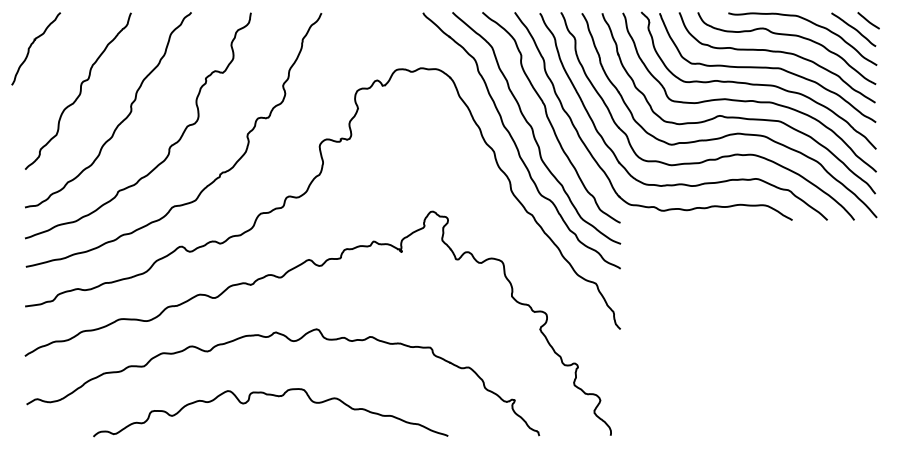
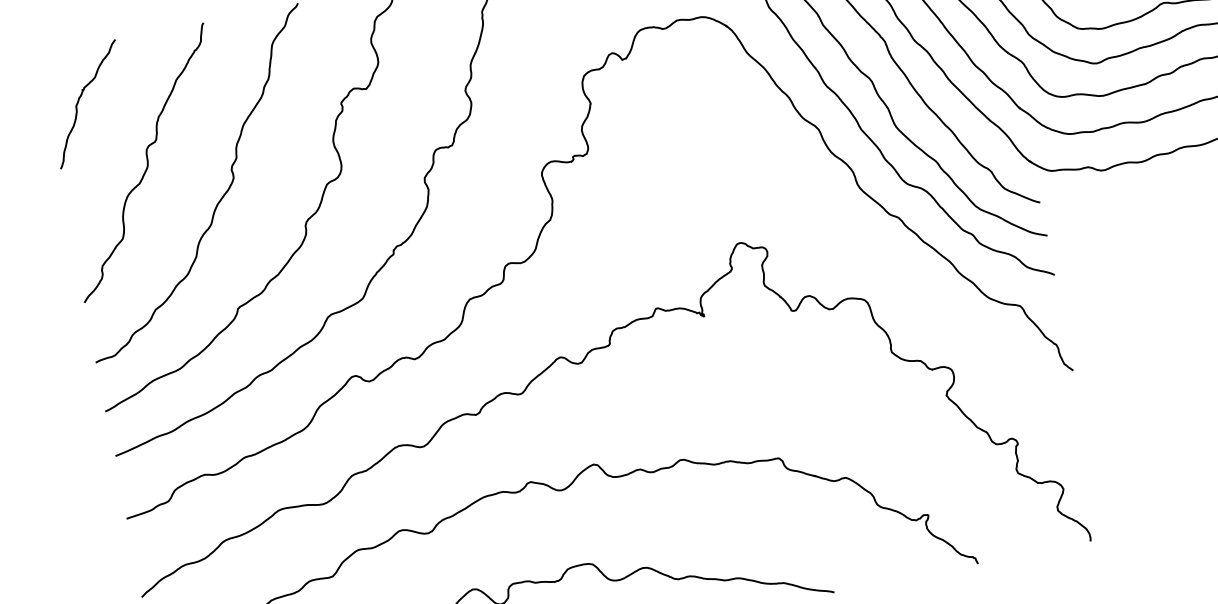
curve: (31, 46) -> (79, 101), moved

